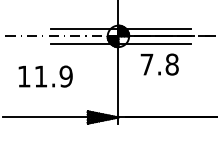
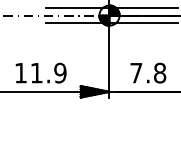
text: (159, 64) -> (148, 73), moved
text: (45, 76) -> (40, 73), moved

